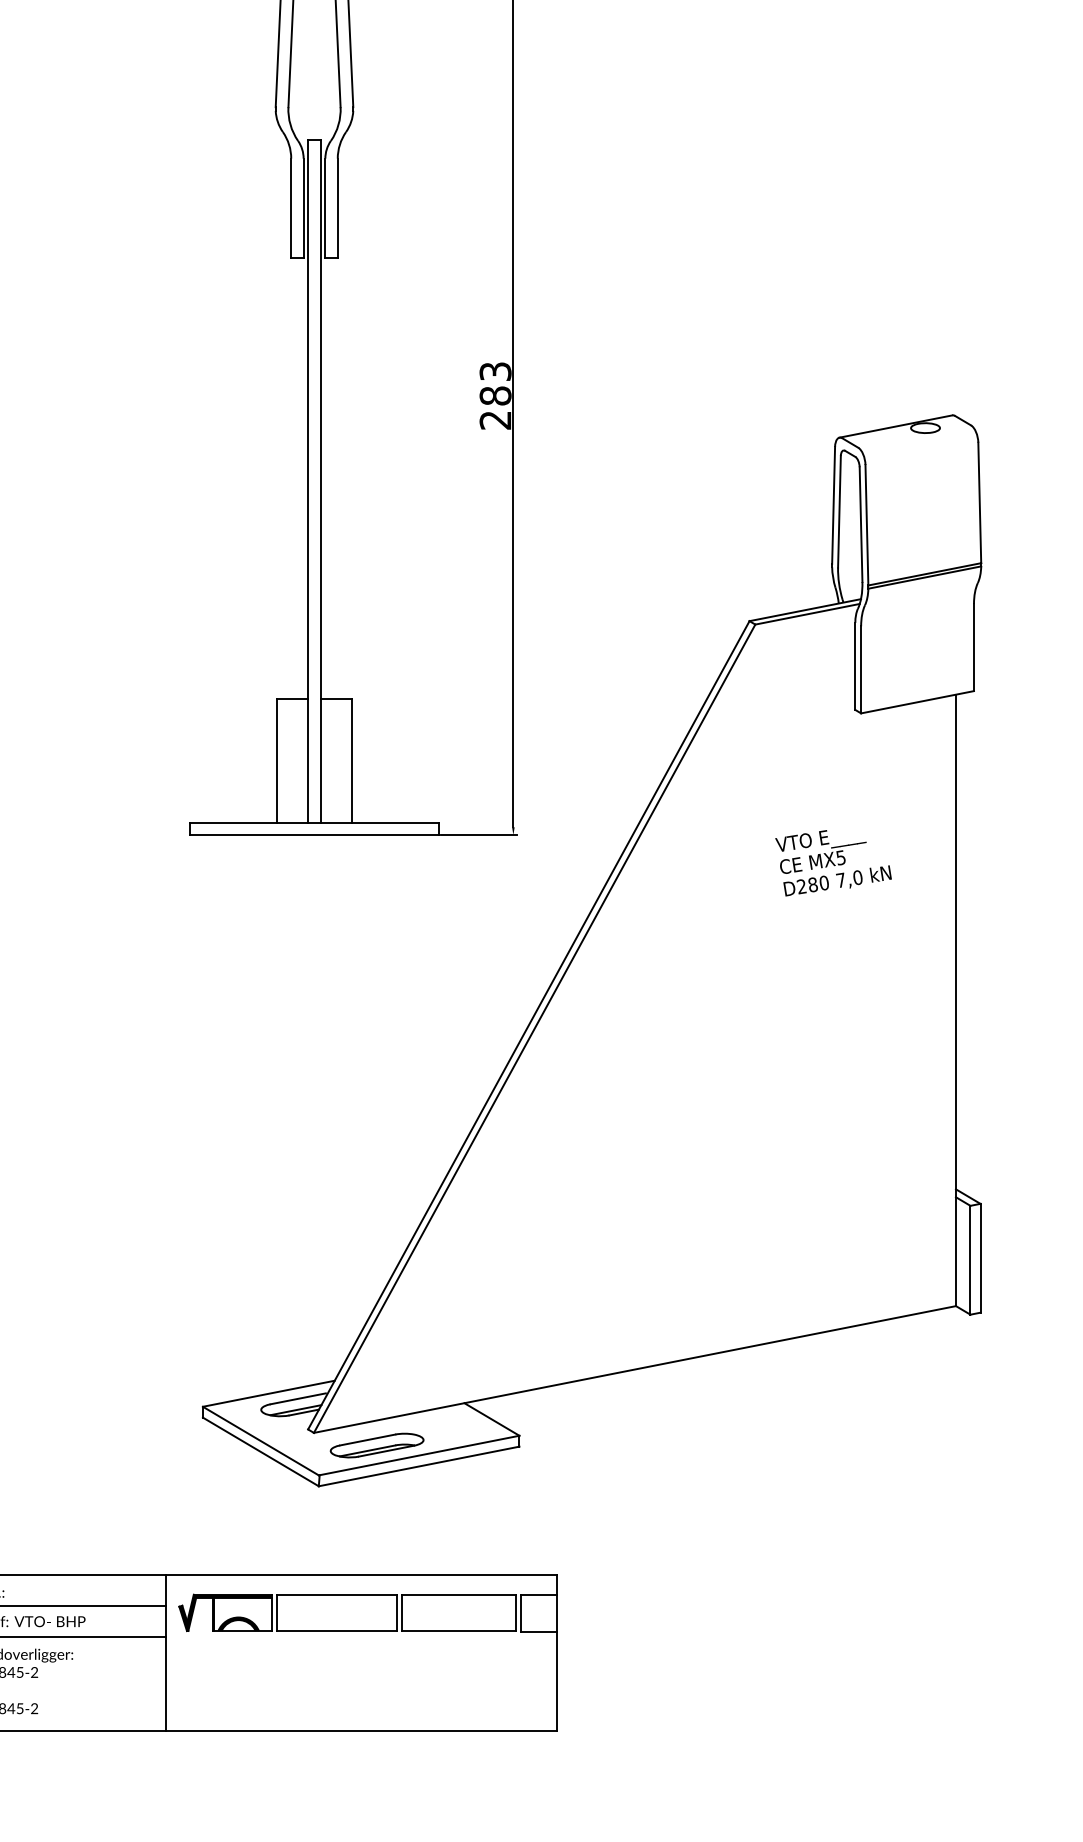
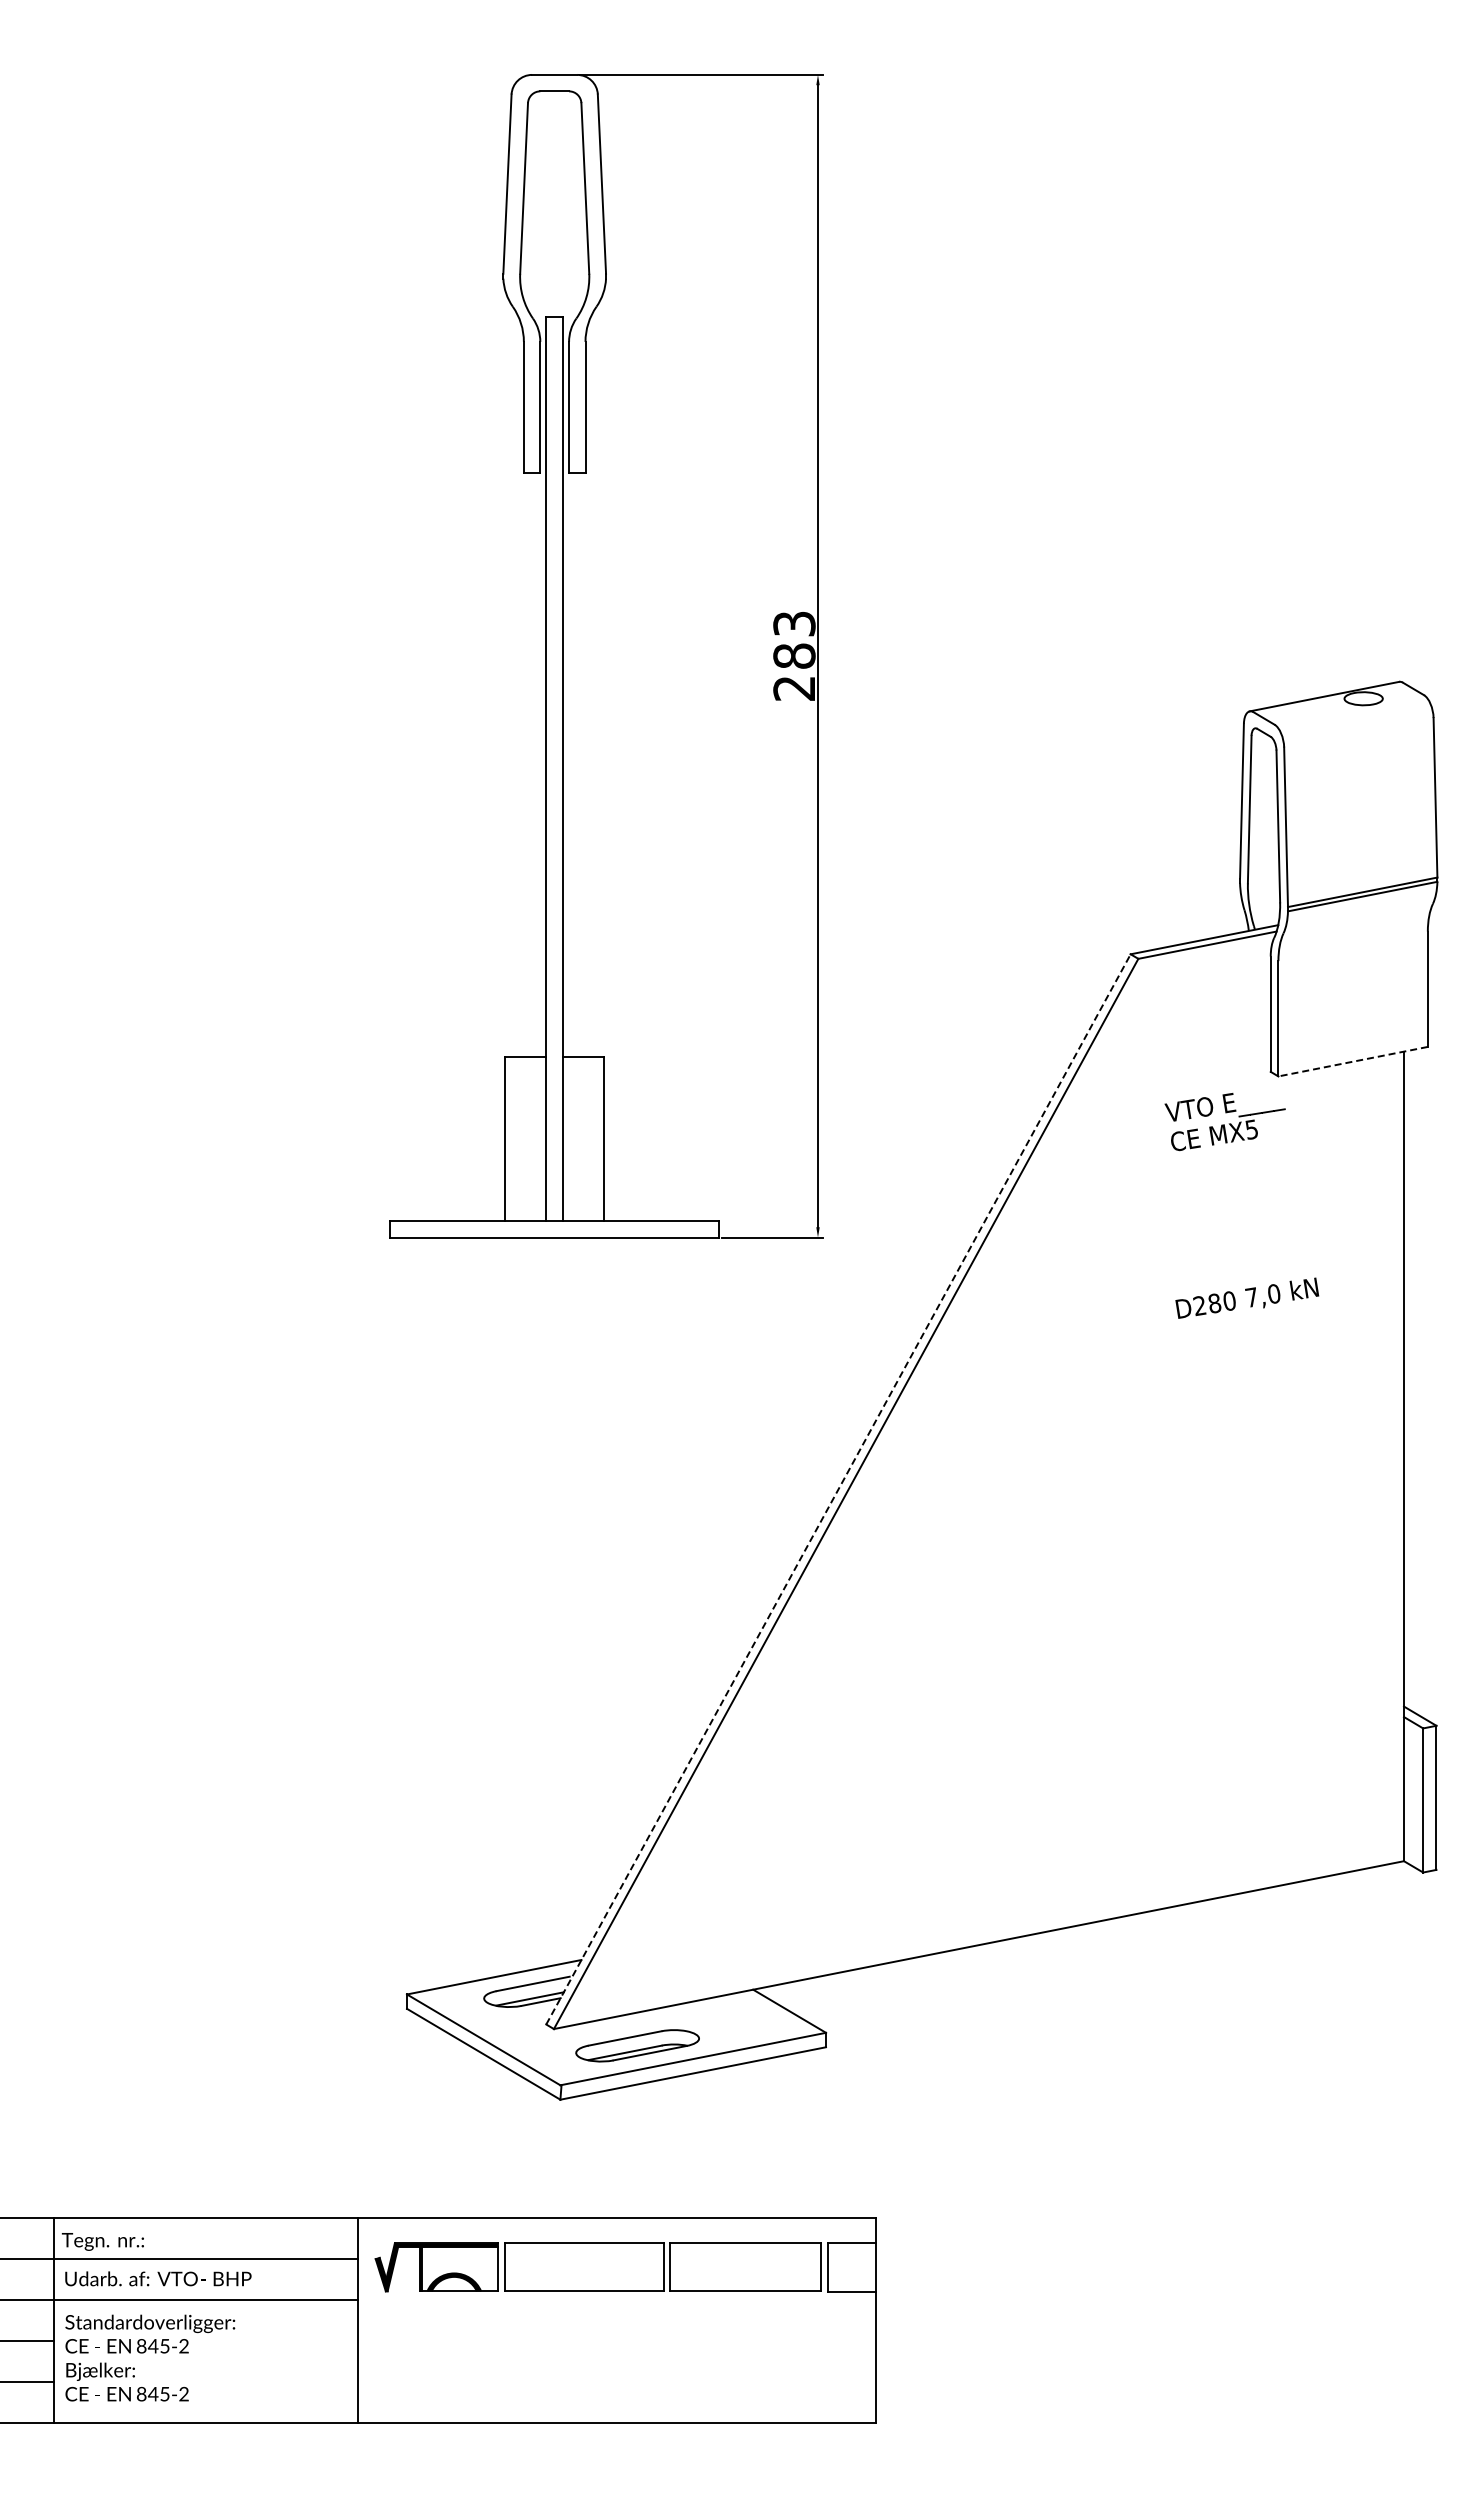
line: (917, 702) -> (1352, 1061), solid -> dashed
text: (820, 852) -> (1224, 1122), moved
line: (528, 1025) -> (838, 1489), solid -> dashed

